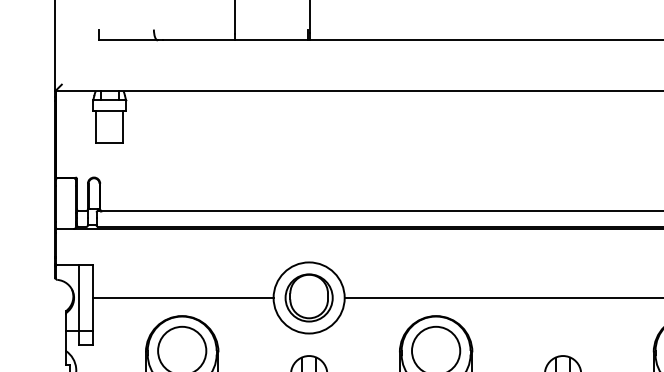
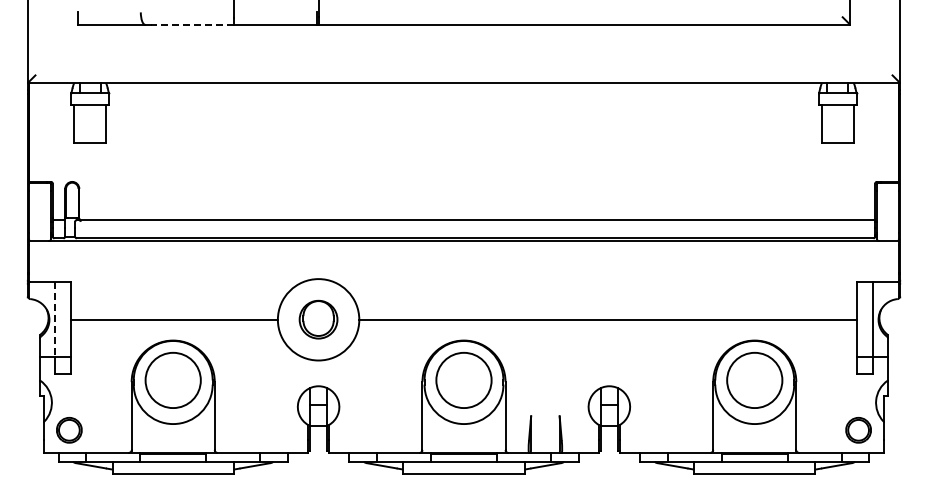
line: (198, 40) -> (191, 24), solid -> dashed
part: (309, 297) -> (318, 319), size x0.7
line: (79, 298) -> (55, 320), solid -> dashed

